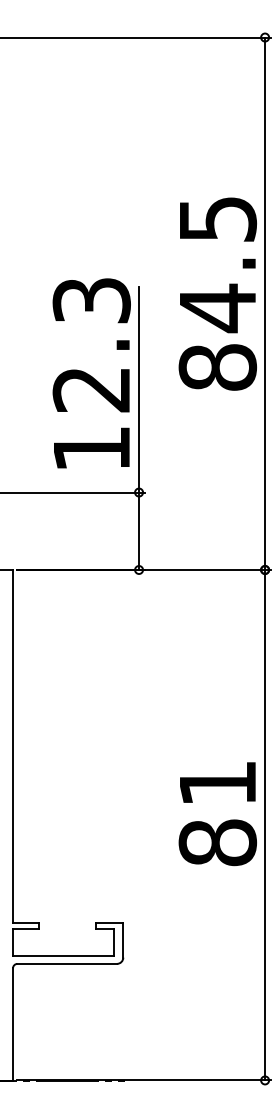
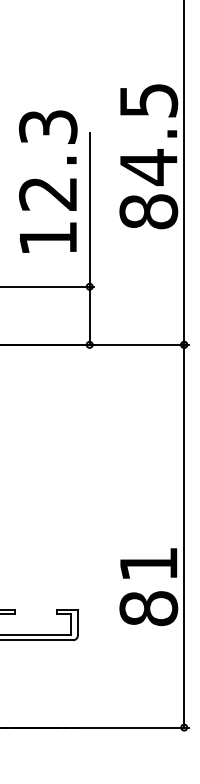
text: (217, 293) -> (148, 156), moved
text: (91, 373) -> (48, 181), moved
text: (217, 814) -> (148, 587), moved

